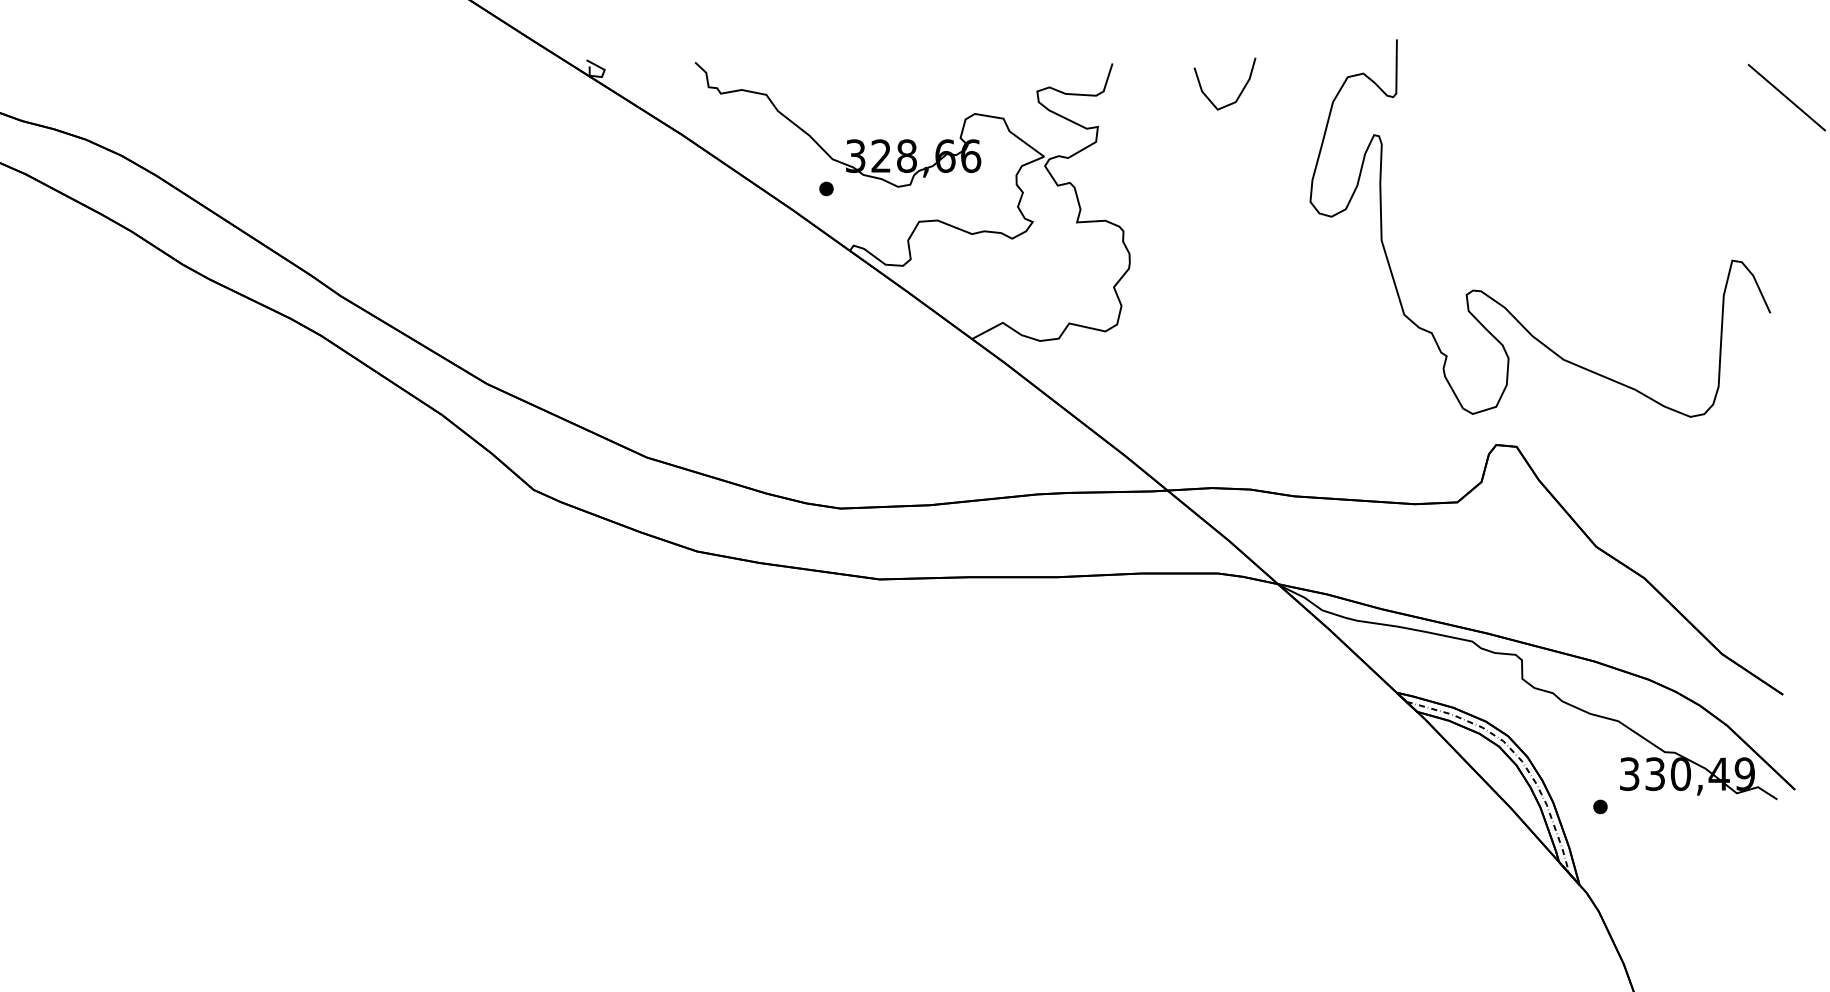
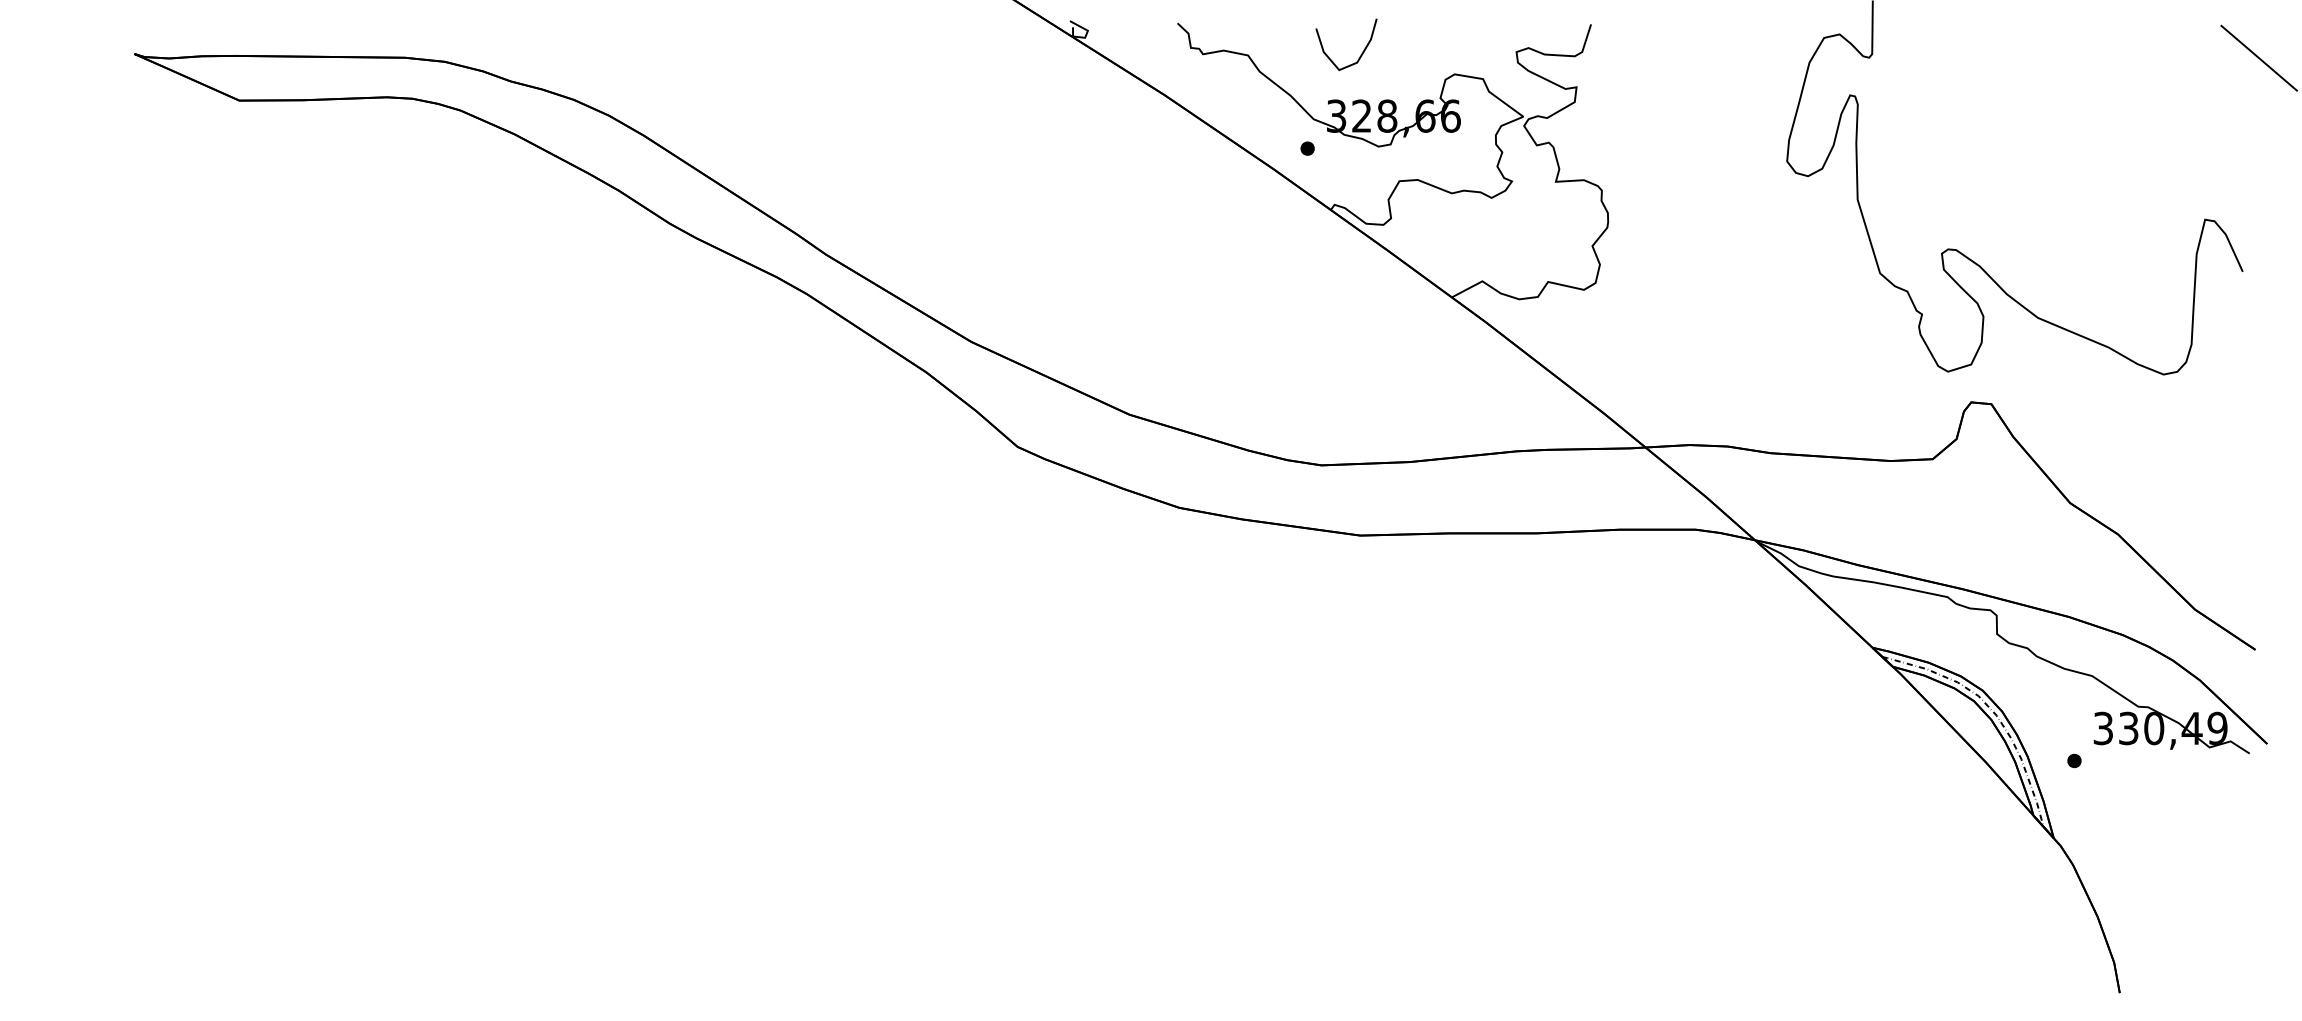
curve: (1241, 90) -> (1362, 51), moved

